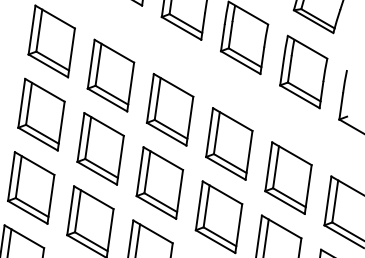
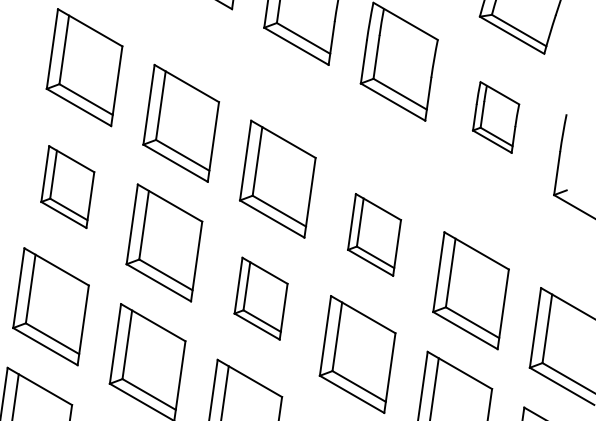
part: (303, 71) -> (495, 116), size x0.6
part: (41, 114) -> (67, 186), size x0.7
part: (229, 143) -> (374, 234), size x0.7
part: (159, 182) -> (260, 297), size x0.7

